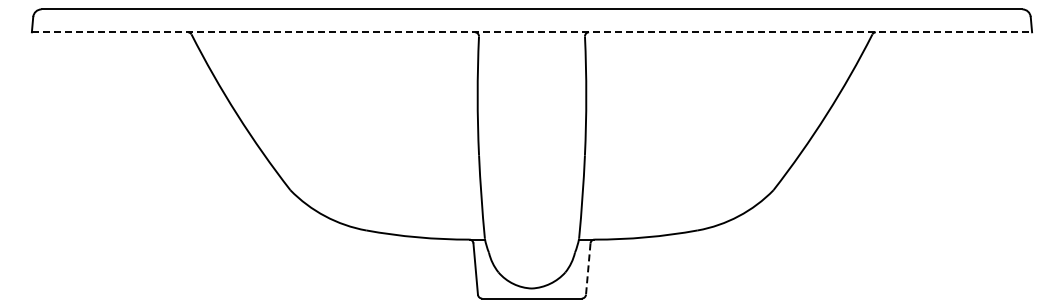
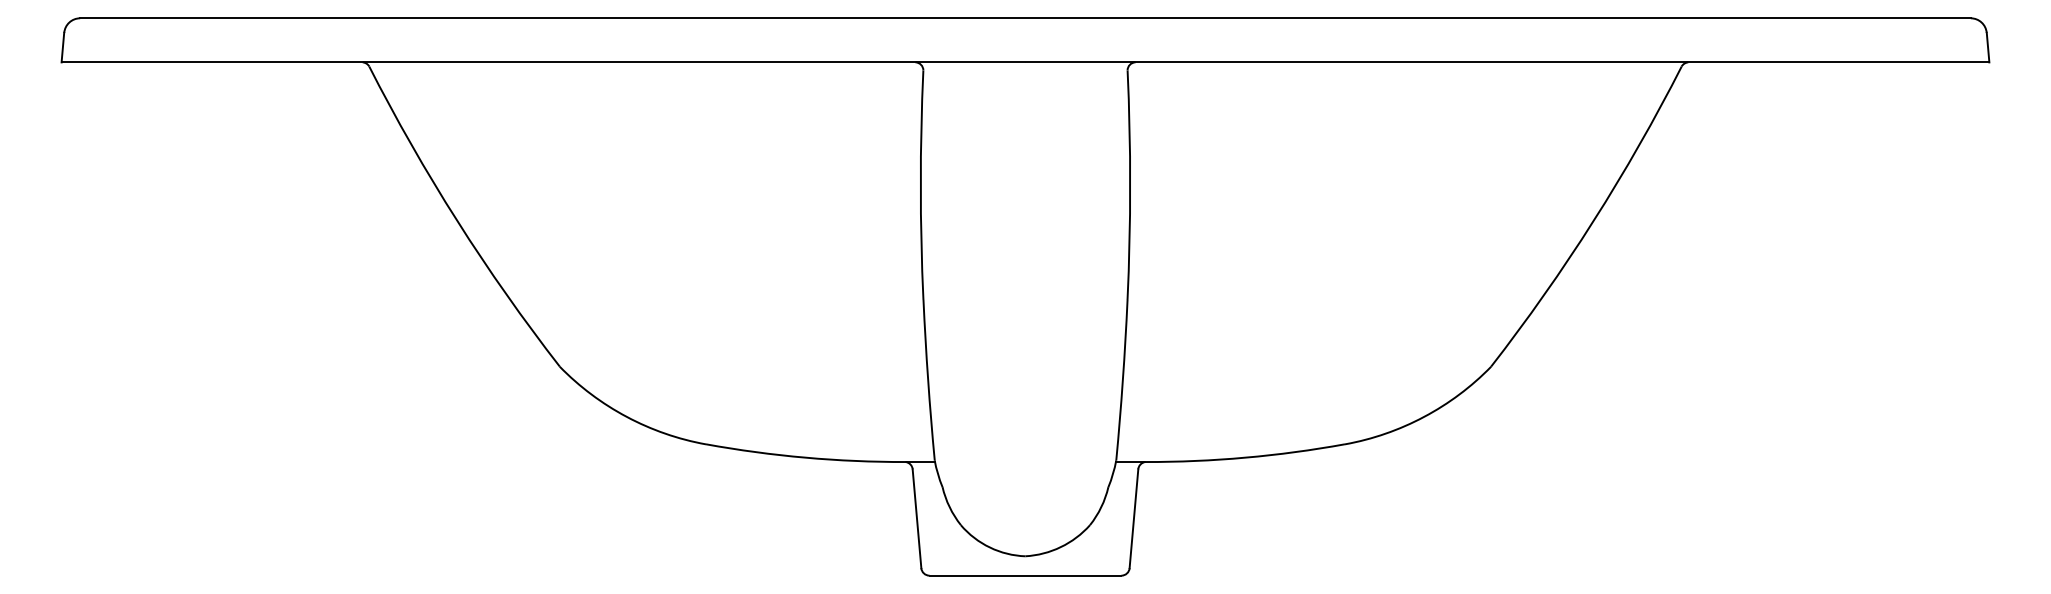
line: (532, 32) -> (1026, 62), dashed -> solid
line: (588, 269) -> (1134, 519), dashed -> solid

